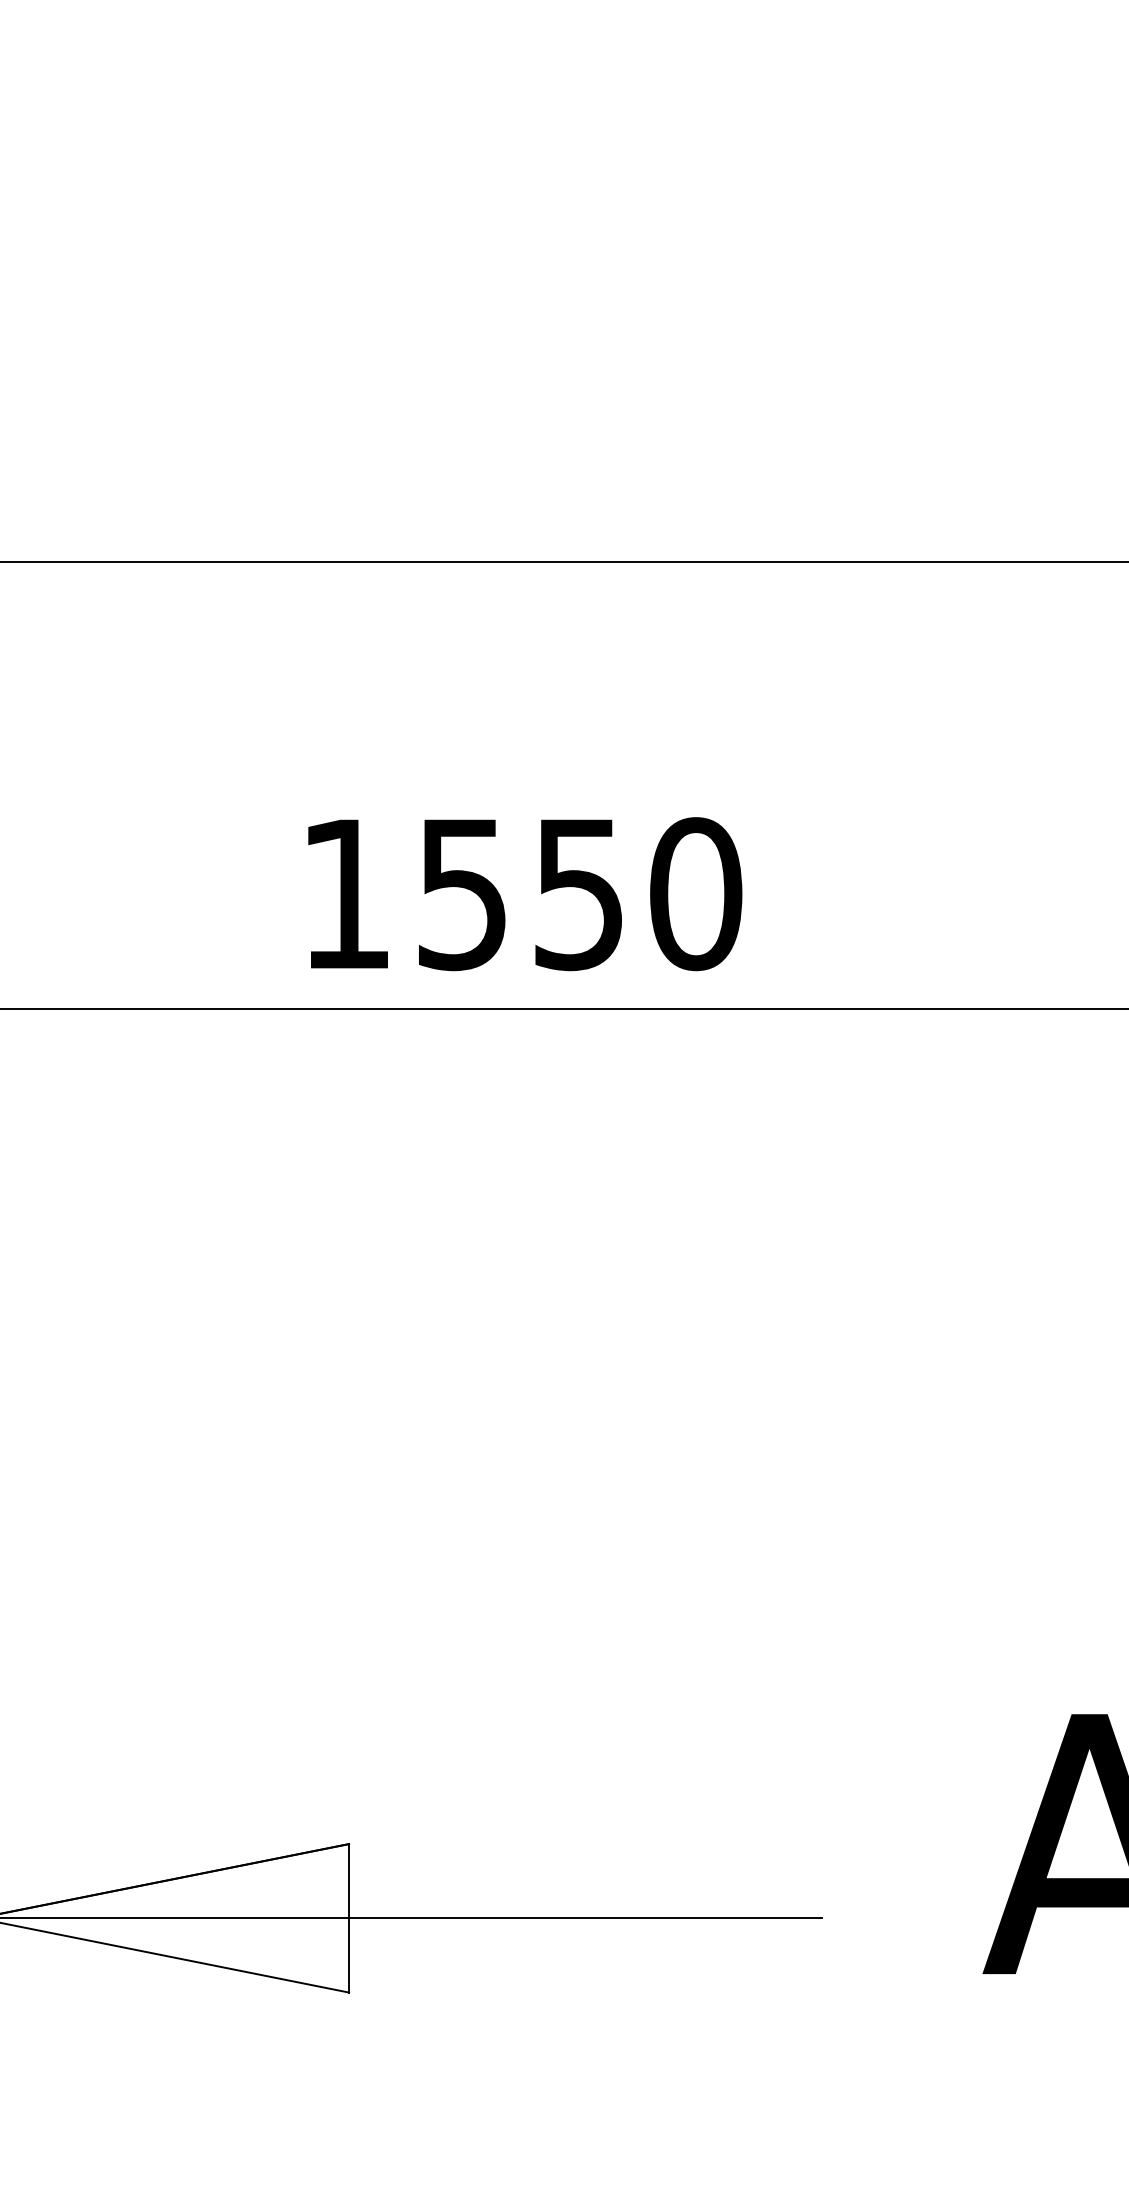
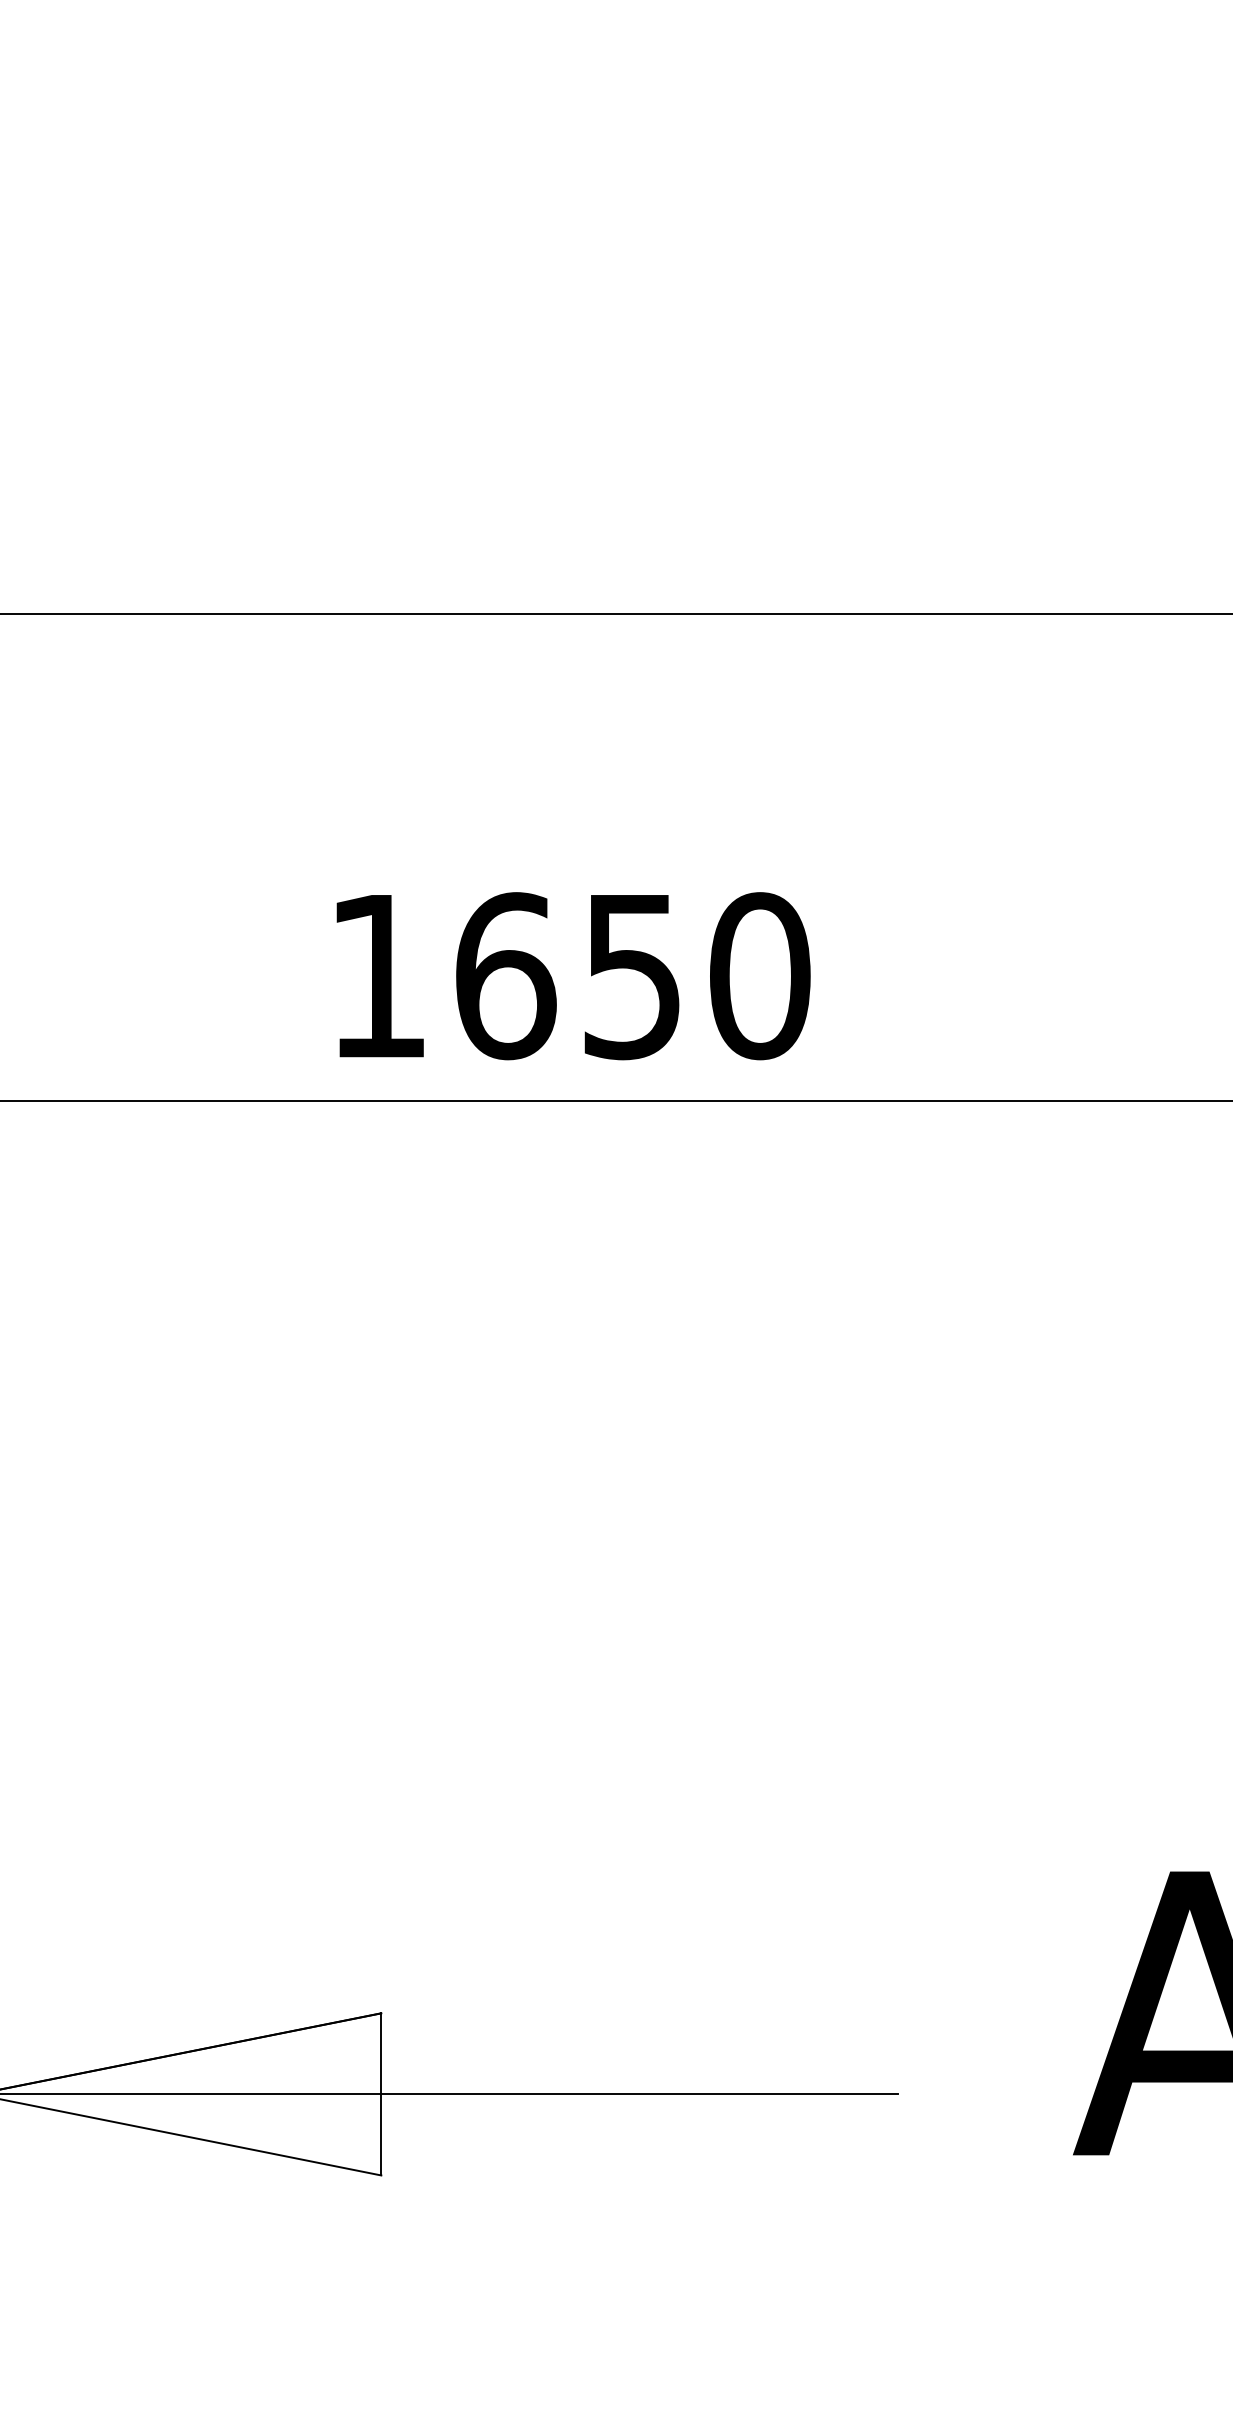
text: (463, 894) -> (506, 976), 1550 -> 1650

